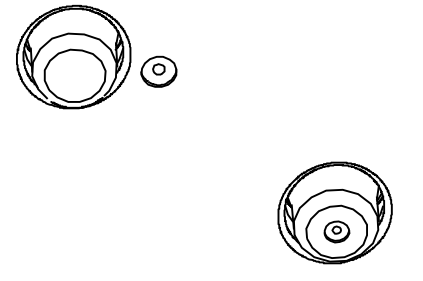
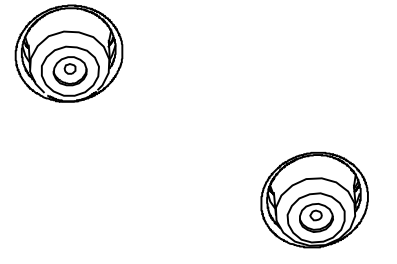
part: (158, 71) -> (69, 70), moved
part: (336, 231) -> (315, 217), size x1.43

